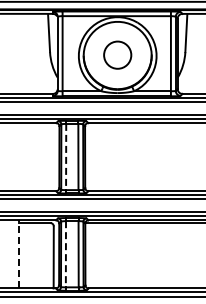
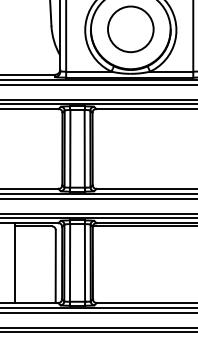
circle: (117, 54) -> (130, 28), size x1.43
line: (66, 157) -> (70, 149), dashed -> solid
line: (18, 253) -> (14, 262), dashed -> solid
line: (65, 254) -> (69, 263), dashed -> solid

